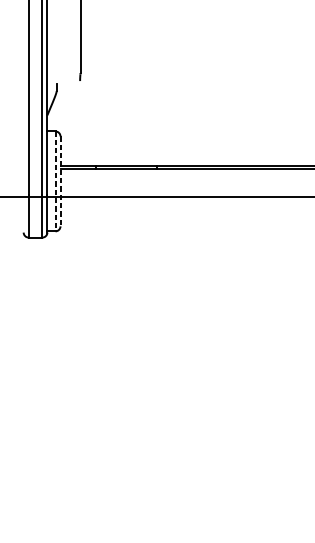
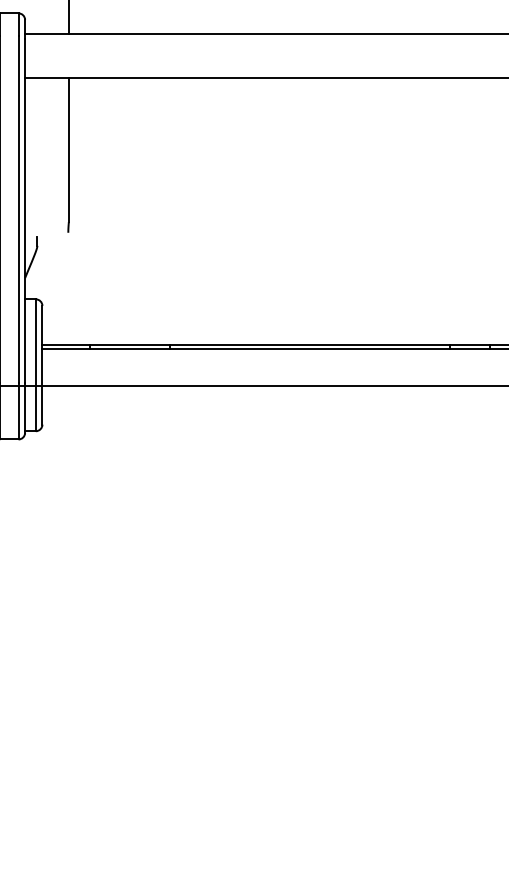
line: (55, 181) -> (35, 365), dashed -> solid
line: (60, 181) -> (42, 365), dashed -> solid

